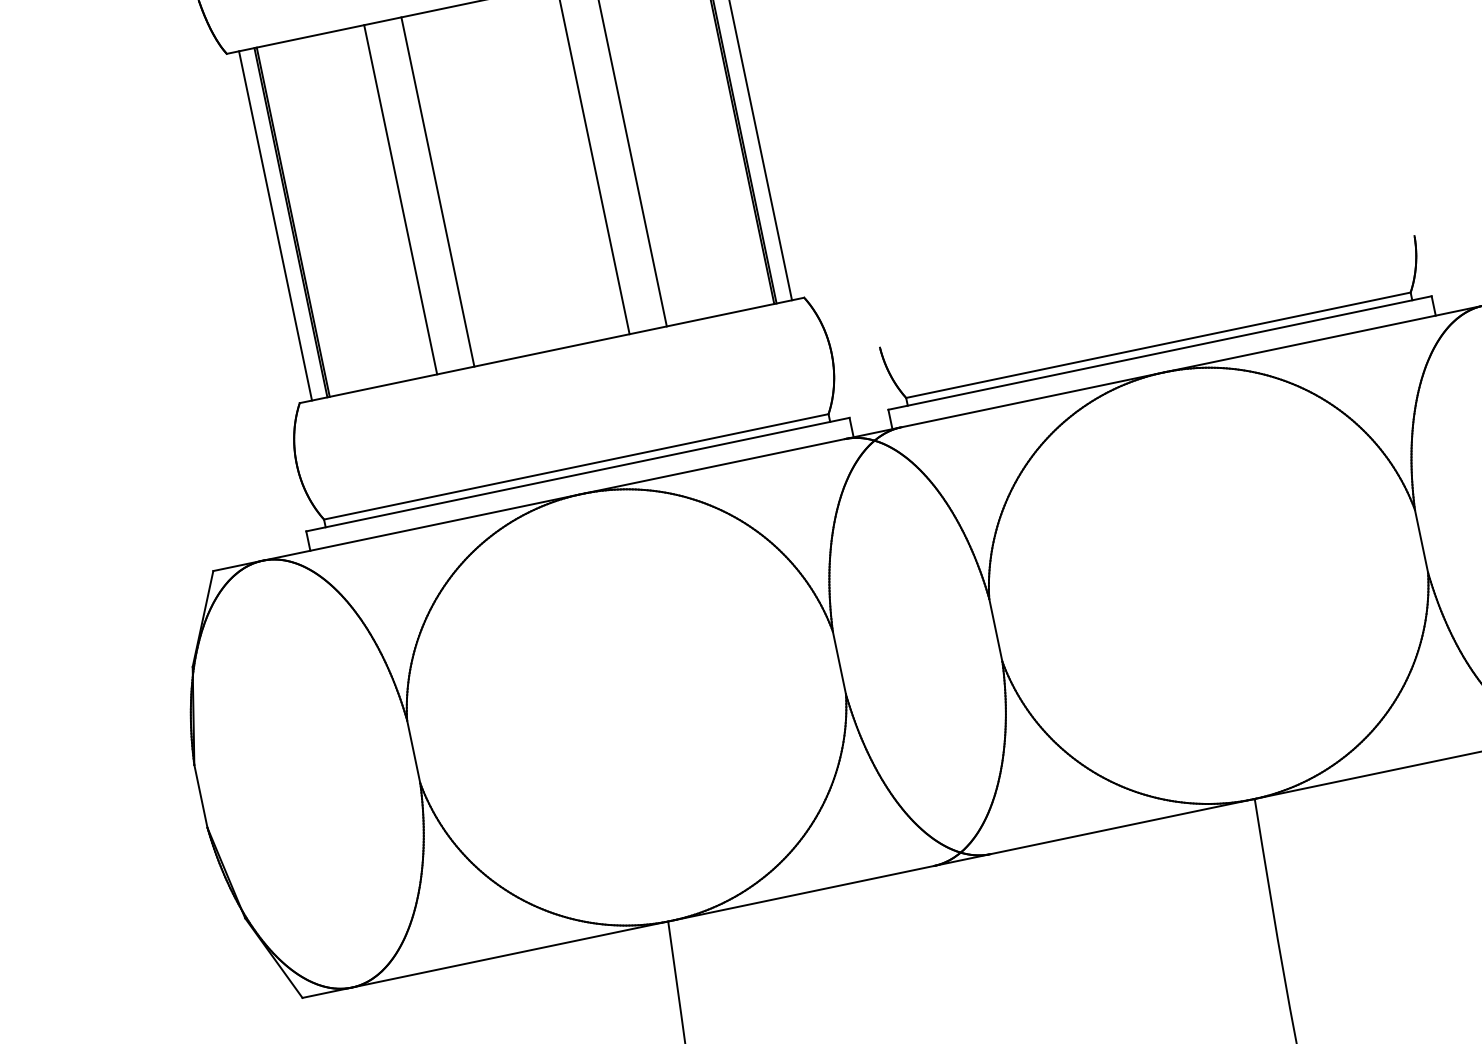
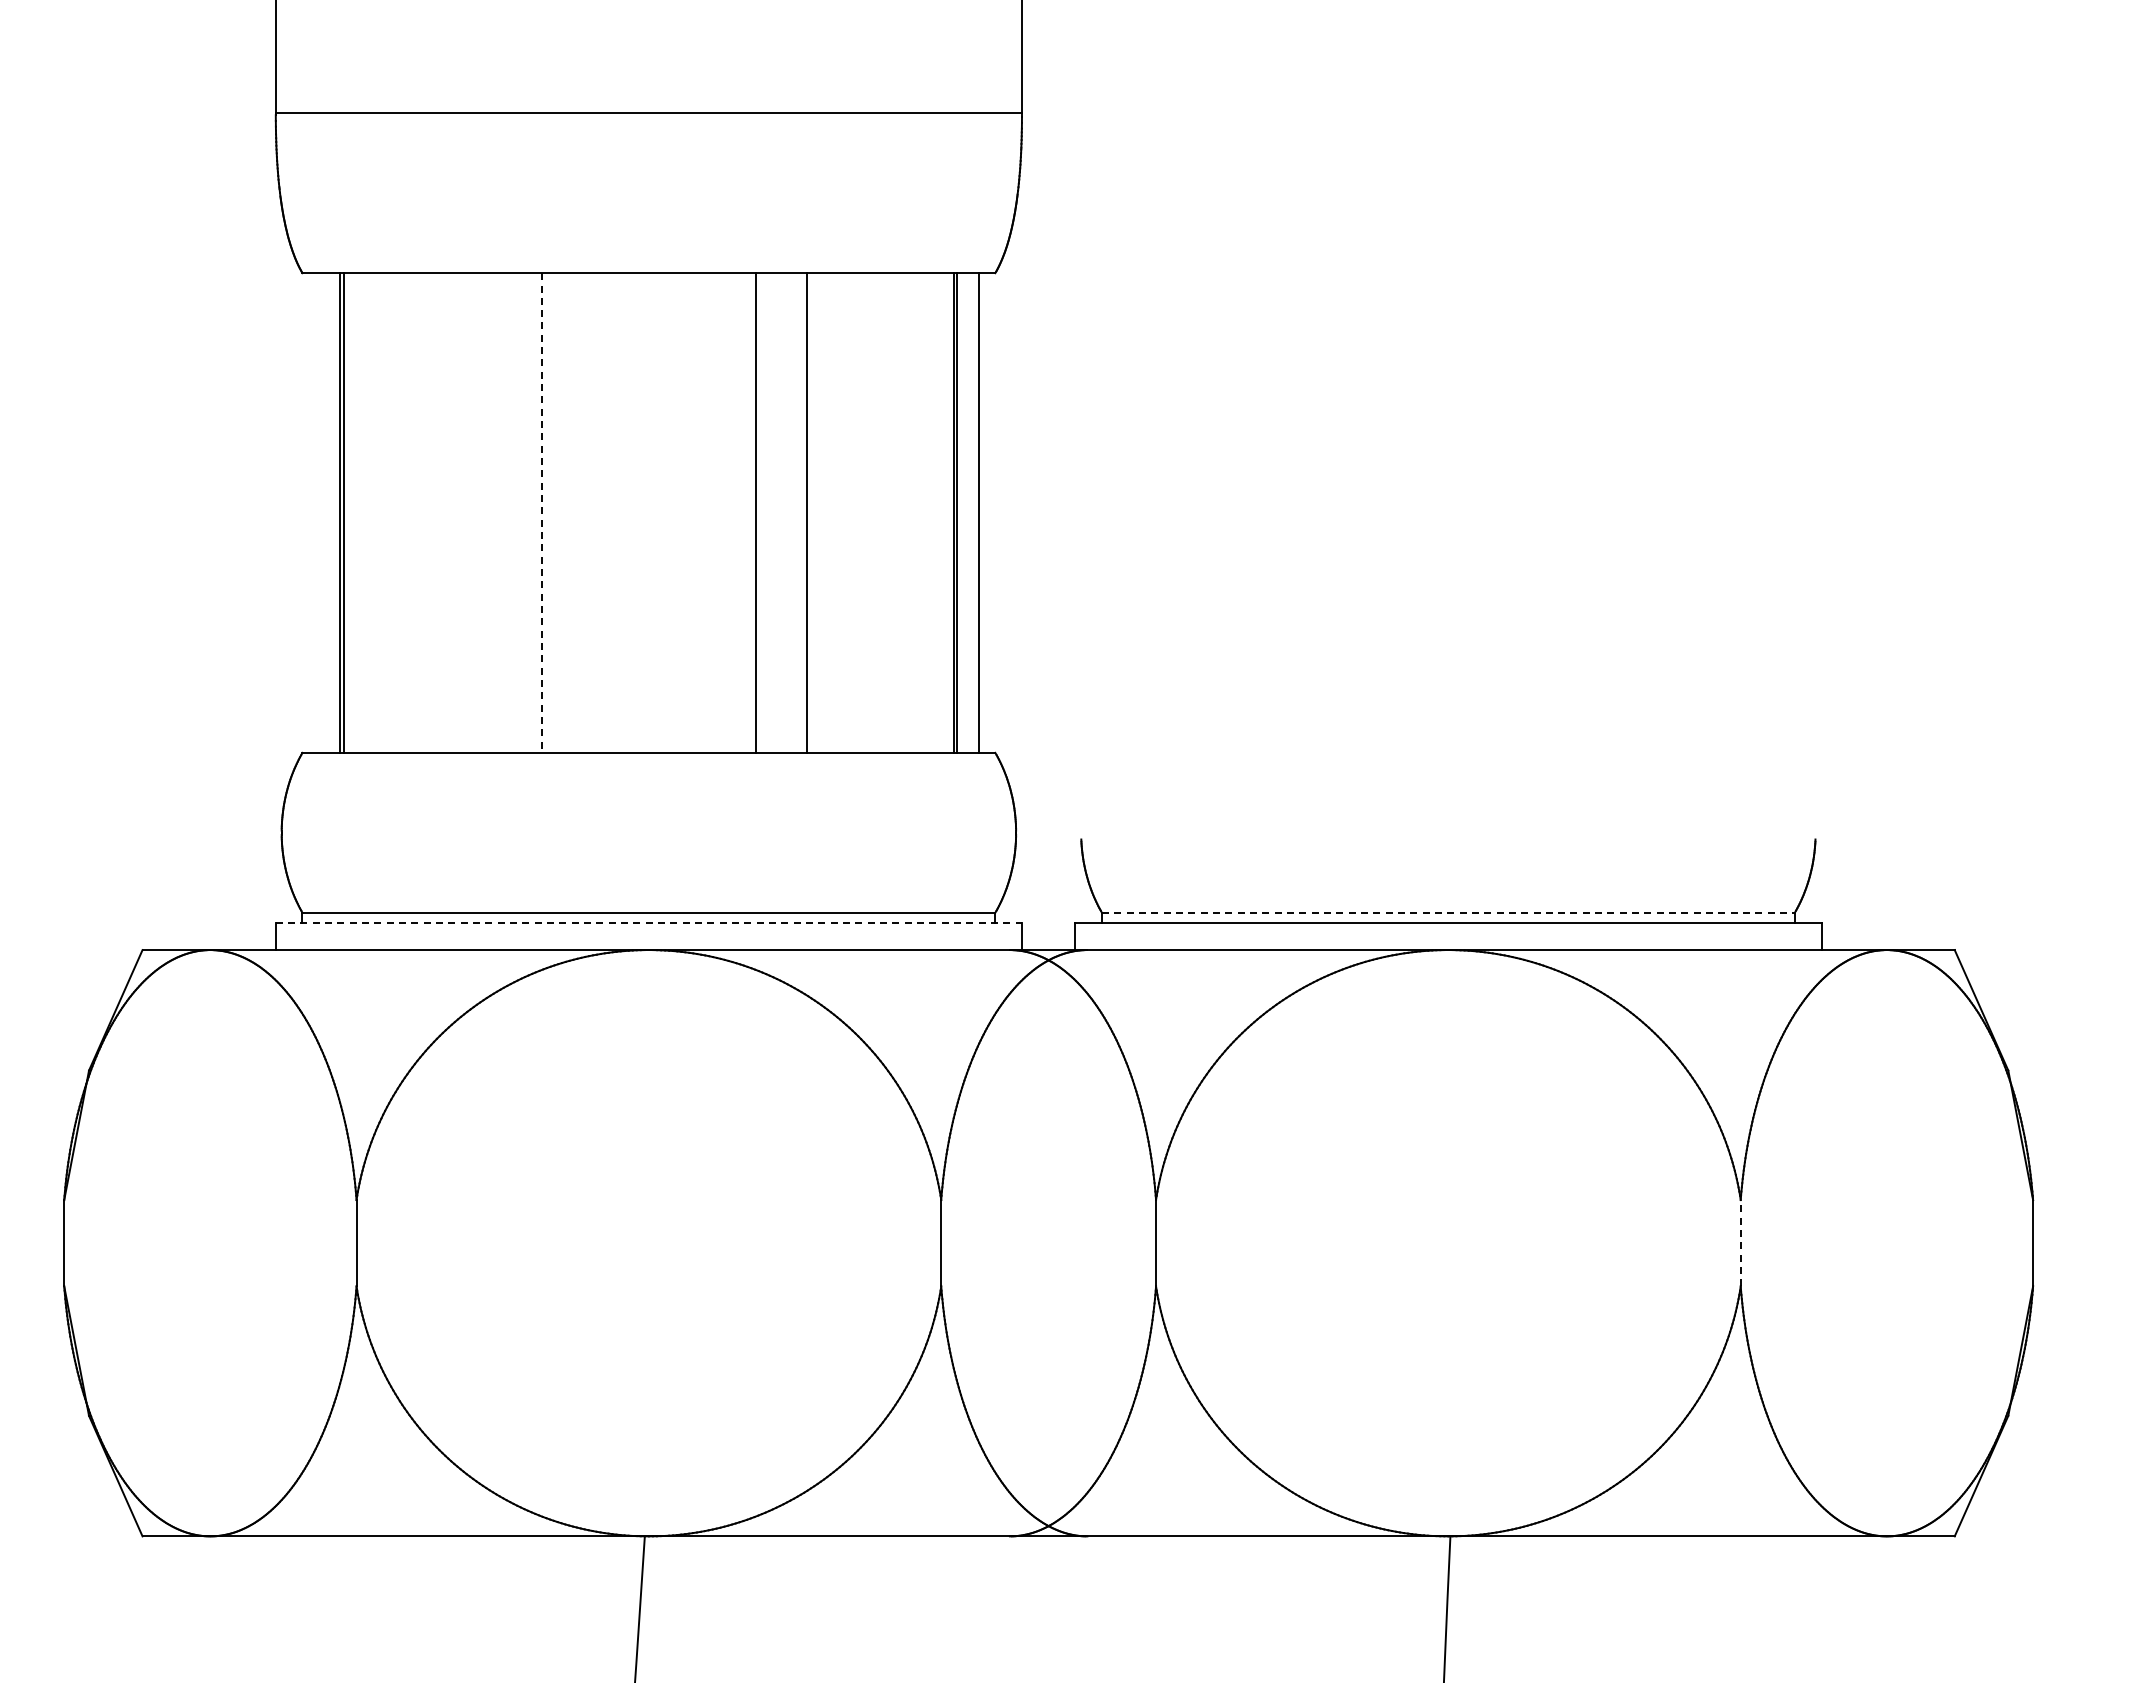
line: (438, 192) -> (542, 513), solid -> dashed
line: (400, 199) -> (491, 512), removed
line: (275, 225) -> (319, 512), removed
line: (1158, 345) -> (1448, 912), solid -> dashed
line: (578, 474) -> (649, 923), solid -> dashed
line: (1421, 540) -> (1740, 1242), solid -> dashed

